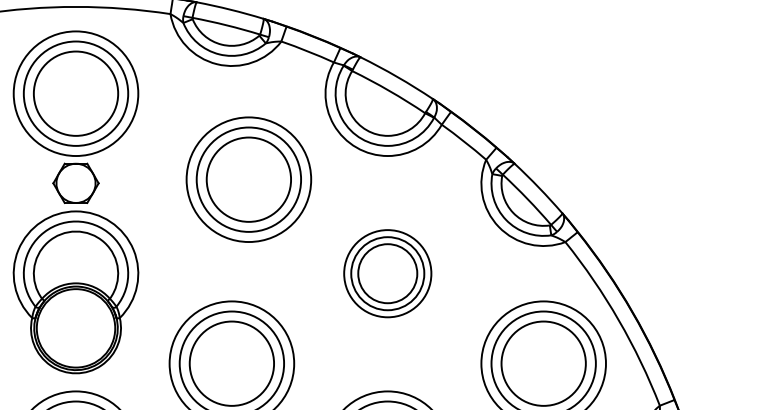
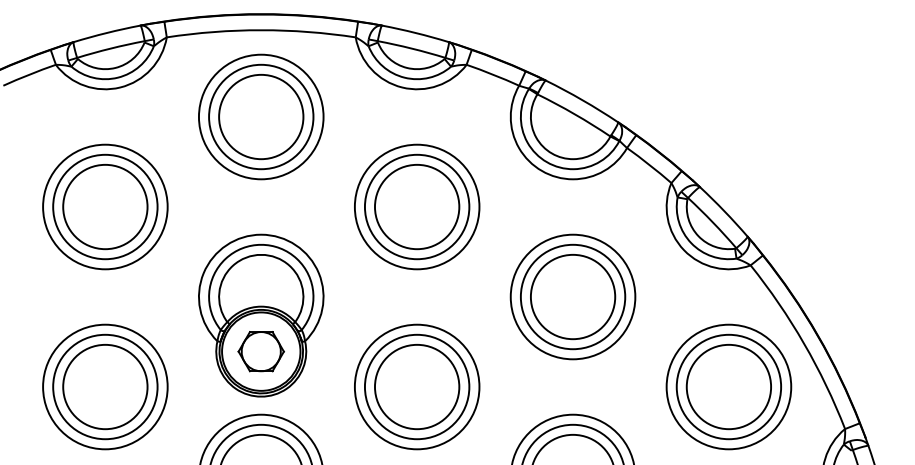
part: (249, 179) -> (417, 206), moved
part: (75, 183) -> (260, 351), moved
part: (387, 273) -> (572, 296), size x1.43

